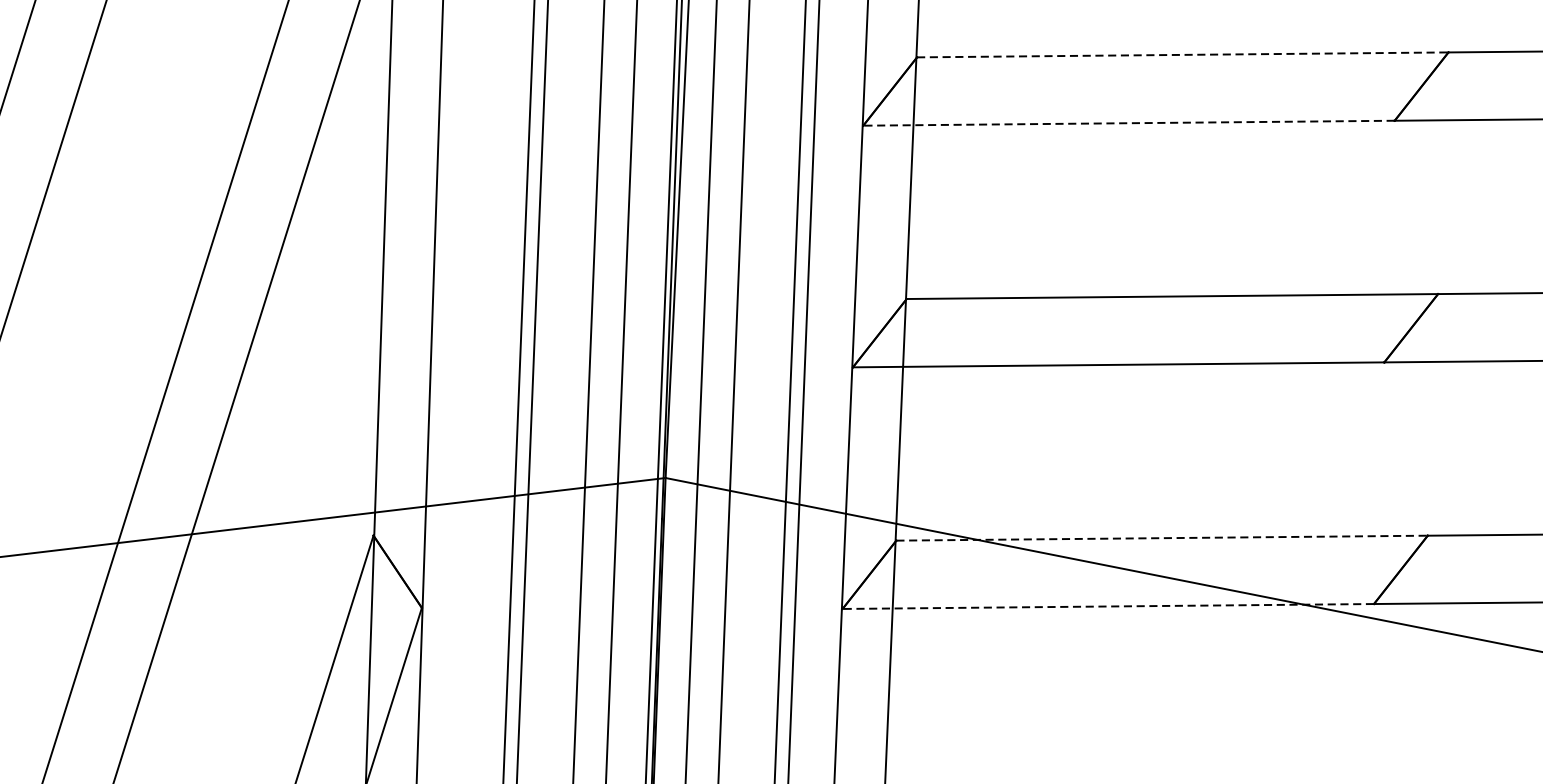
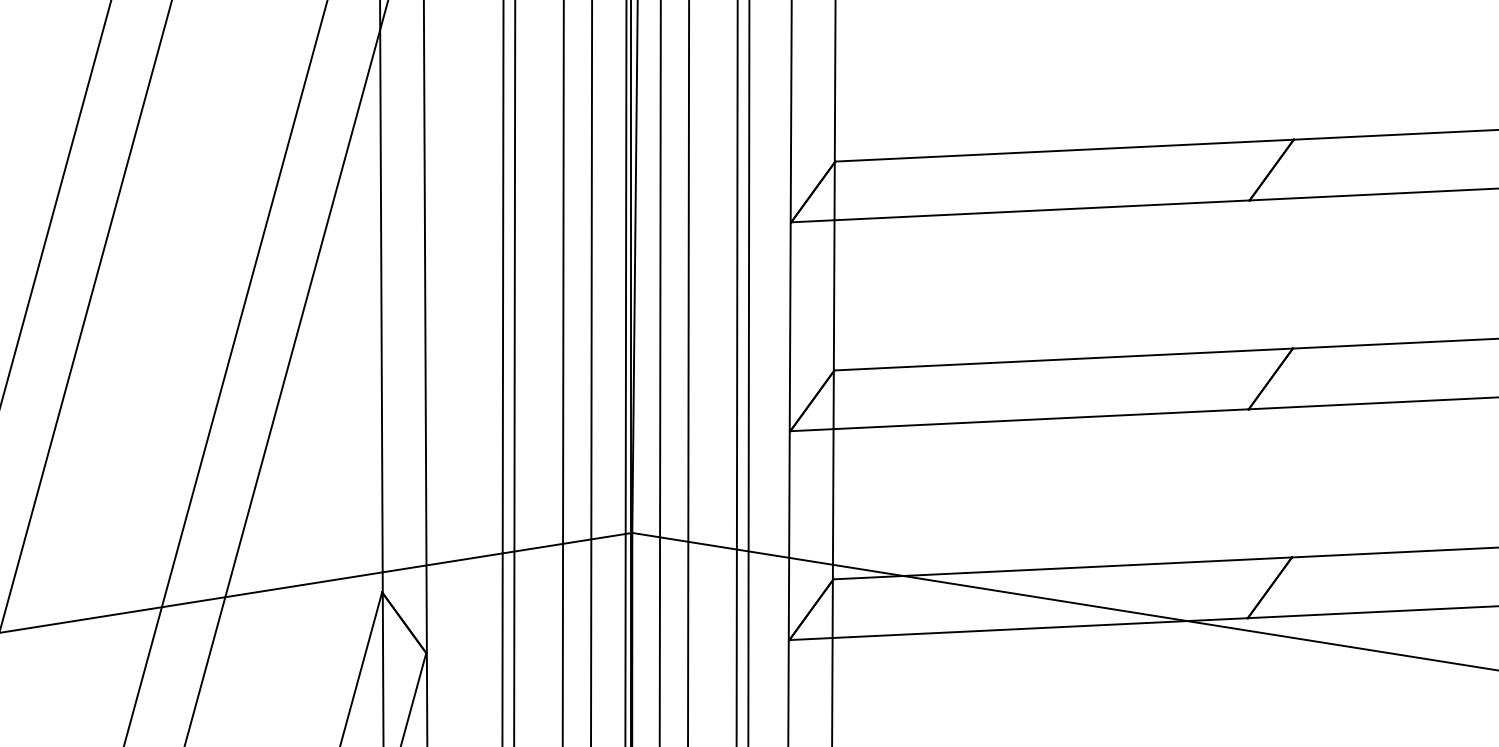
line: (1183, 54) -> (1065, 150), dashed -> solid
line: (1127, 123) -> (1019, 211), dashed -> solid
line: (1162, 538) -> (1063, 568), dashed -> solid
line: (1108, 606) -> (1018, 629), dashed -> solid

